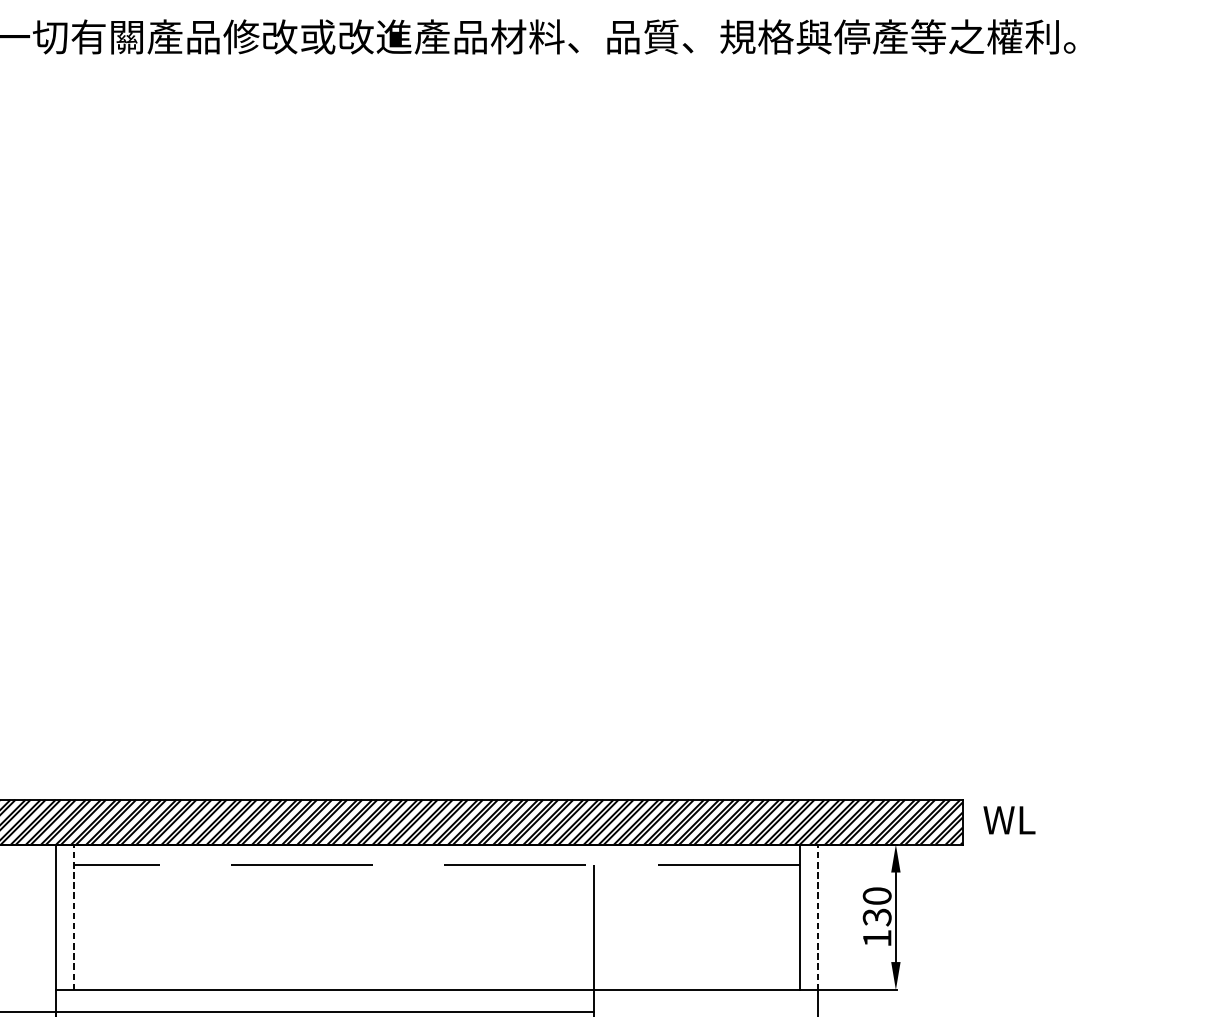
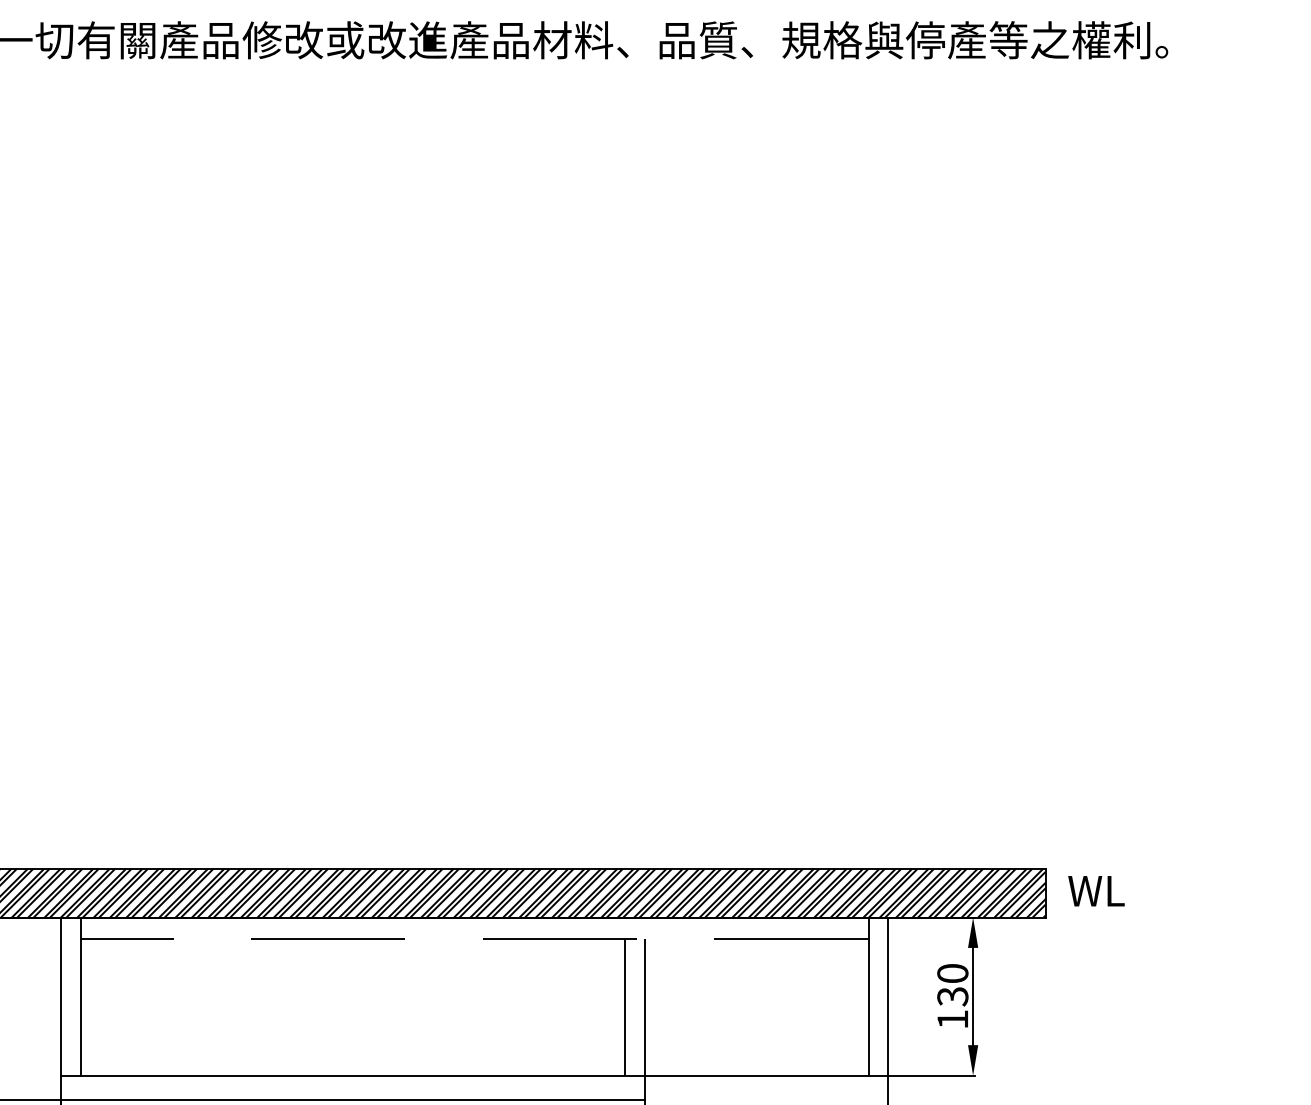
line: (74, 917) -> (80, 996), dashed -> solid
line: (817, 917) -> (888, 996), dashed -> solid
line: (575, 927) -> (625, 1007), added

